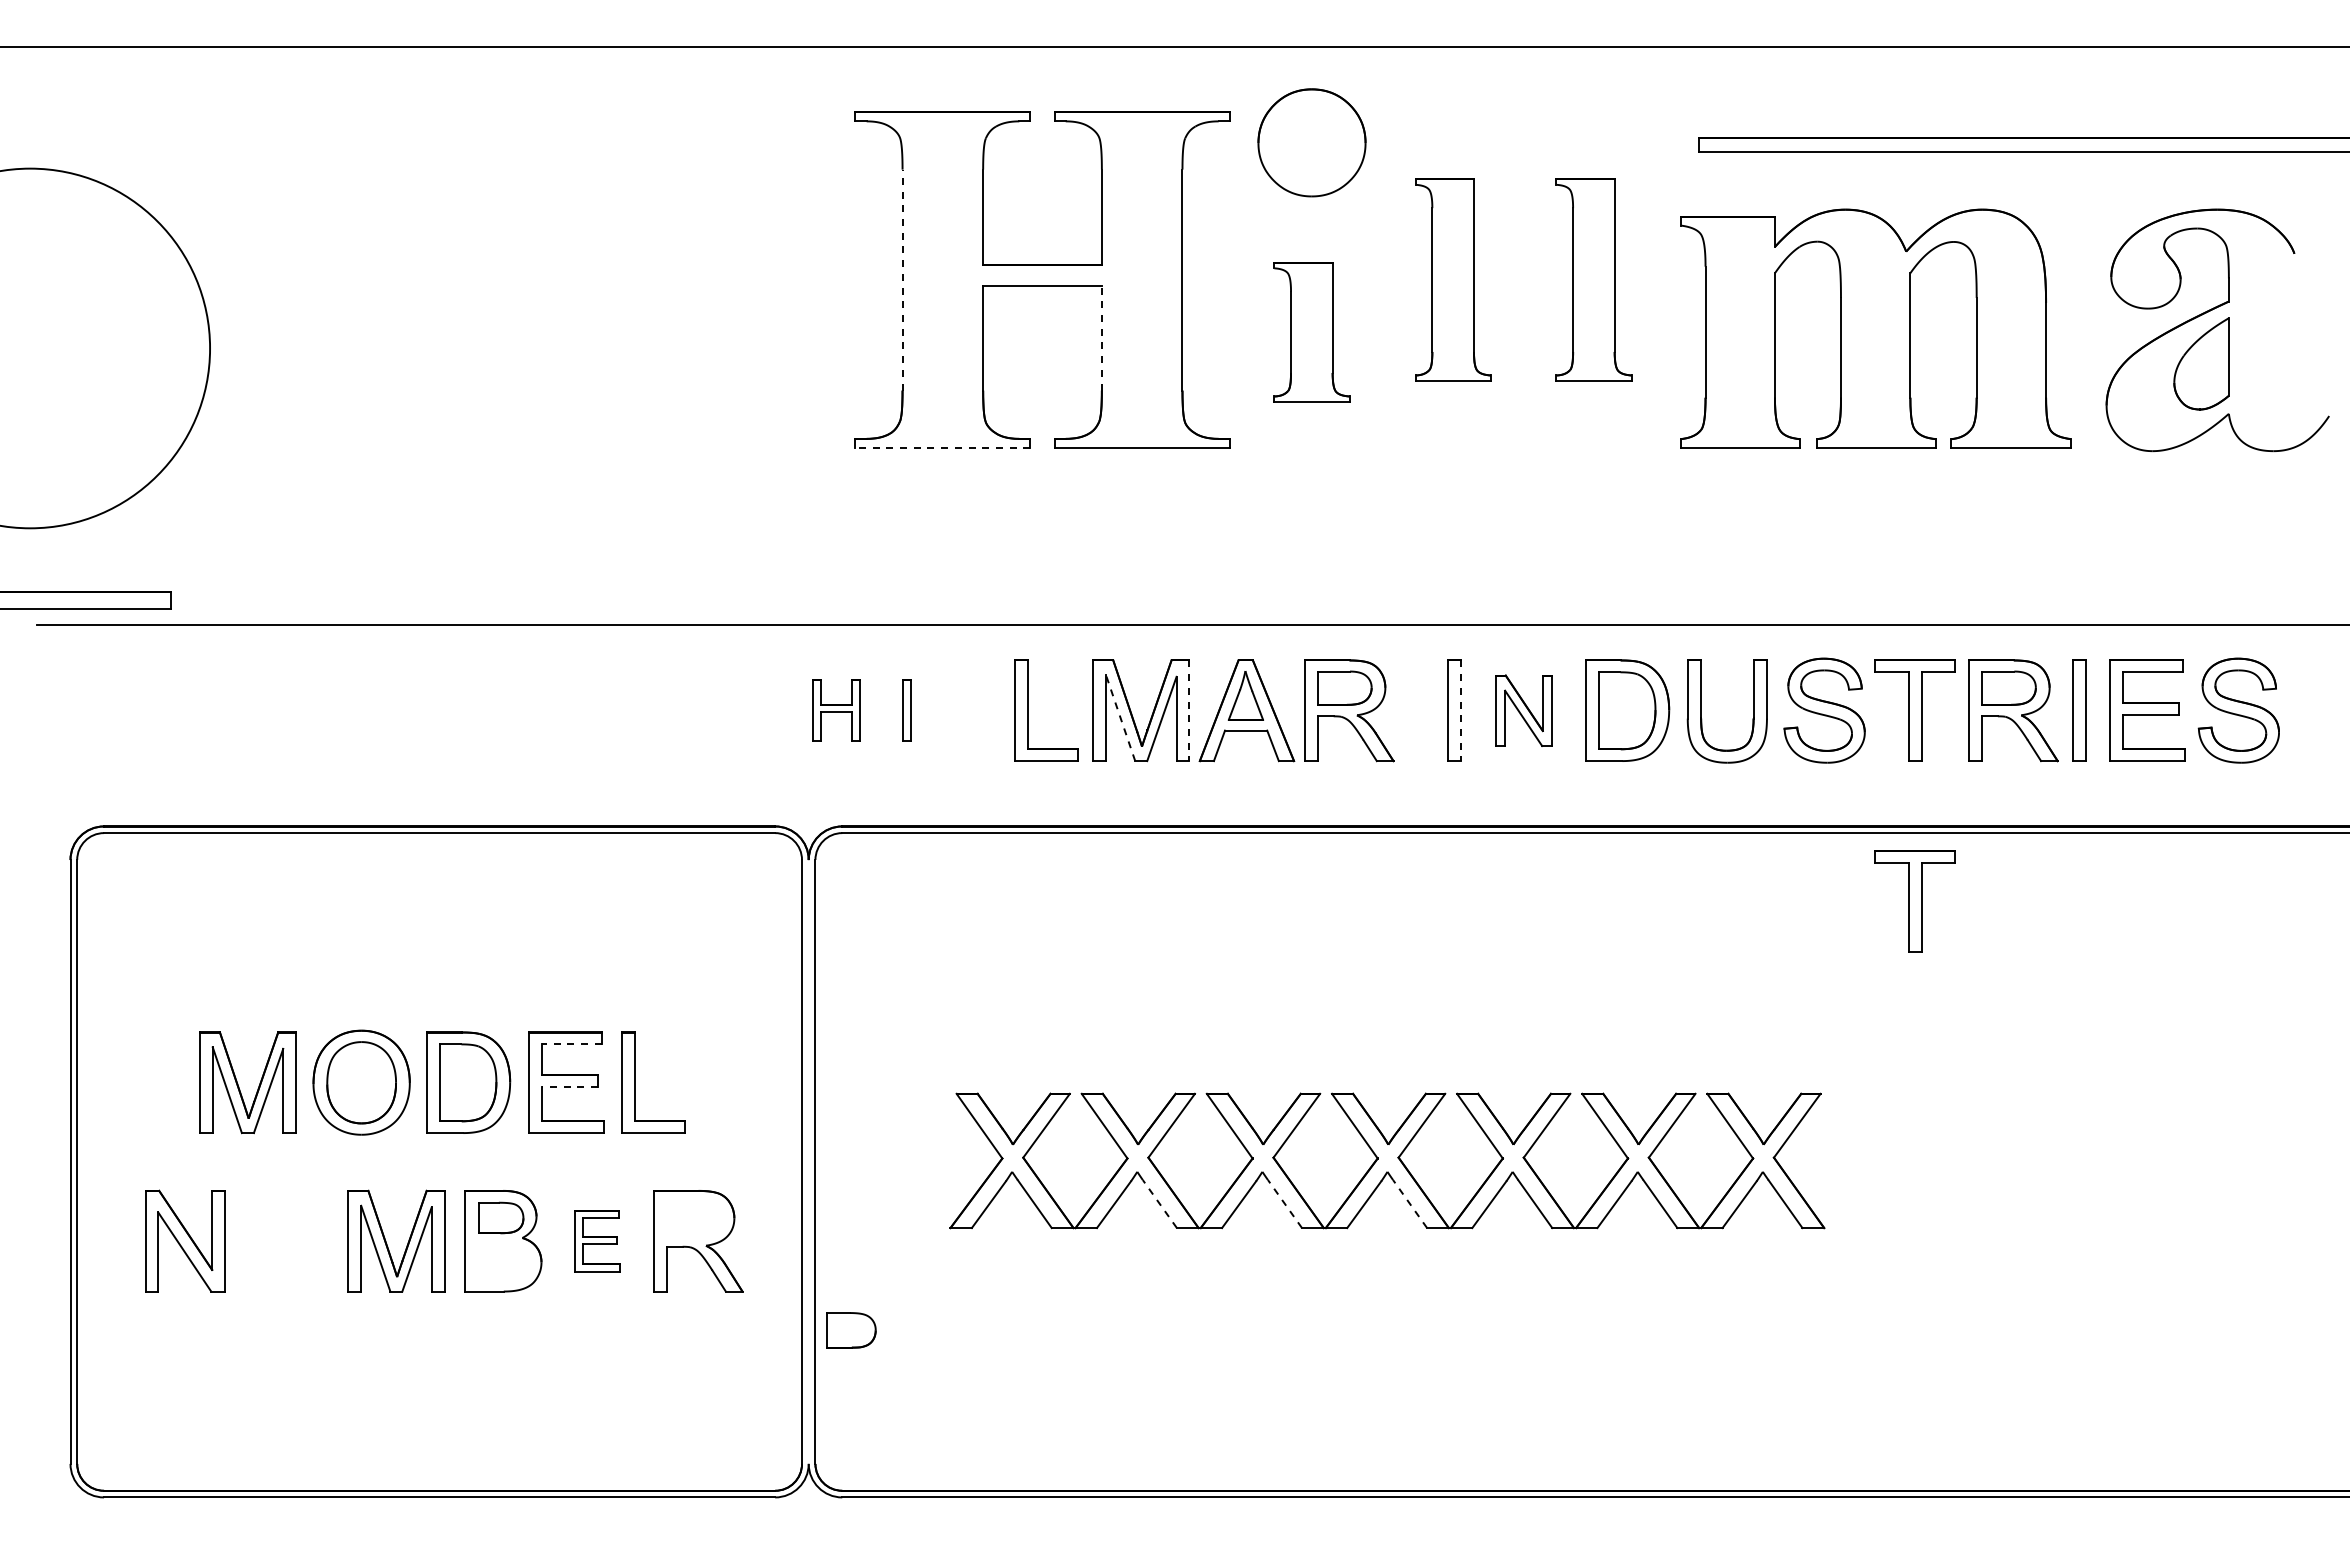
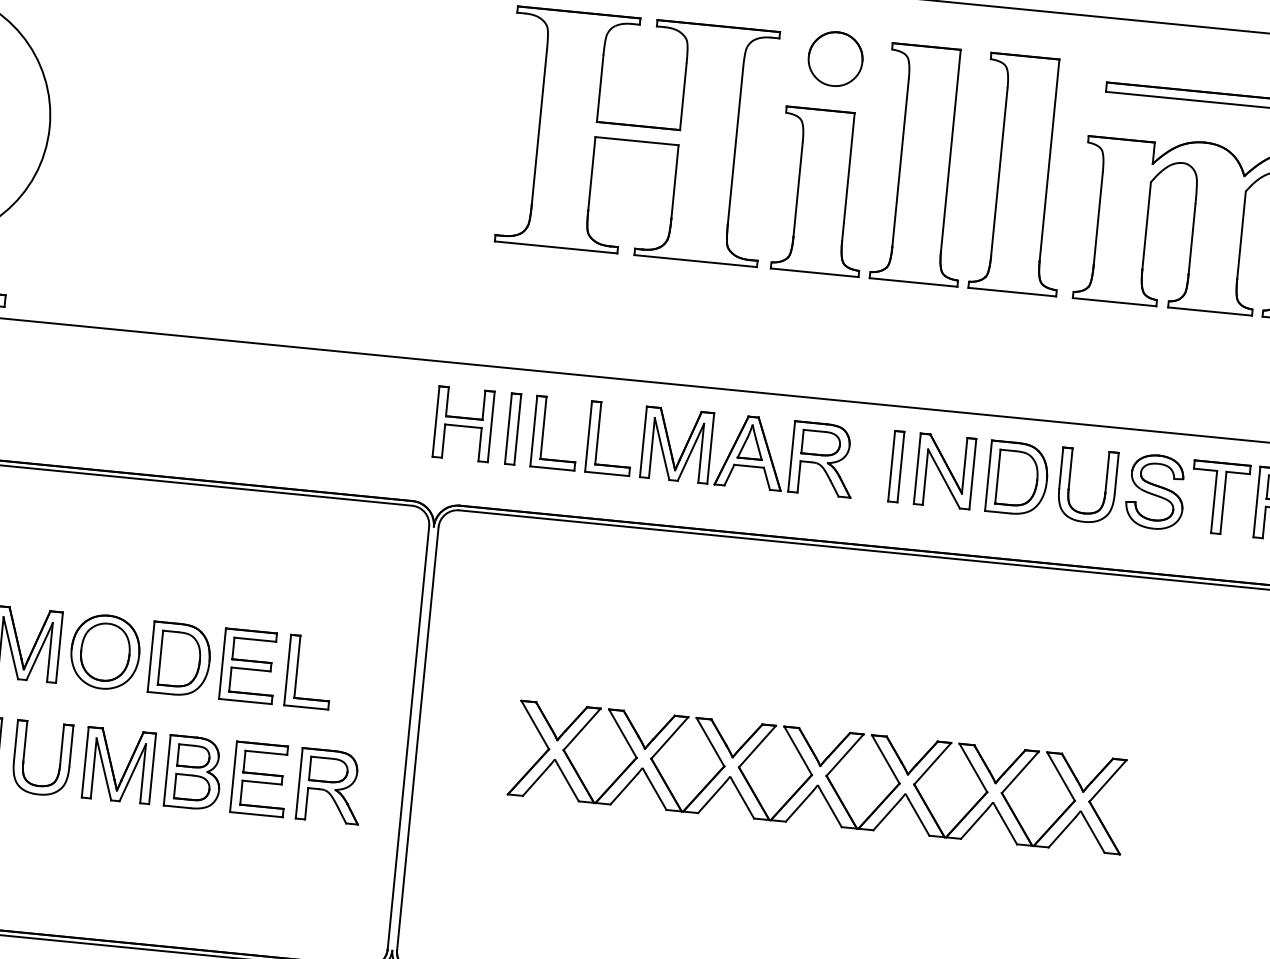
part: (1311, 142) -> (835, 58), size x0.71
line: (902, 279) -> (539, 126), dashed -> solid
part: (1453, 279) -> (925, 164), size x1.67
part: (1593, 279) -> (1023, 174), size x1.67
part: (1311, 332) -> (822, 191), size x1.67
line: (1101, 337) -> (674, 181), dashed -> solid
line: (942, 447) -> (555, 247), dashed -> solid
part: (836, 710) -> (463, 424), size x1.67
part: (907, 710) -> (513, 428), size x1.67
part: (950, 710) -> (543, 431), added
part: (1523, 710) -> (944, 471), size x1.43
line: (1189, 711) -> (710, 449), dashed -> solid
line: (1460, 711) -> (900, 467), dashed -> solid
line: (1120, 717) -> (662, 448), dashed -> solid
part: (1914, 901) -> (1205, 631), removed
line: (571, 1044) -> (255, 639), dashed -> solid
line: (570, 1086) -> (251, 669), dashed -> solid
line: (1159, 1203) -> (655, 791), dashed -> solid
line: (1284, 1203) -> (743, 800), dashed -> solid
line: (1409, 1203) -> (831, 808), dashed -> solid
part: (693, 1218) -> (328, 770), added
part: (597, 1241) -> (259, 779), size x1.67
part: (261, 1242) -> (24, 757), added
part: (851, 1330) -> (192, 787), moved

